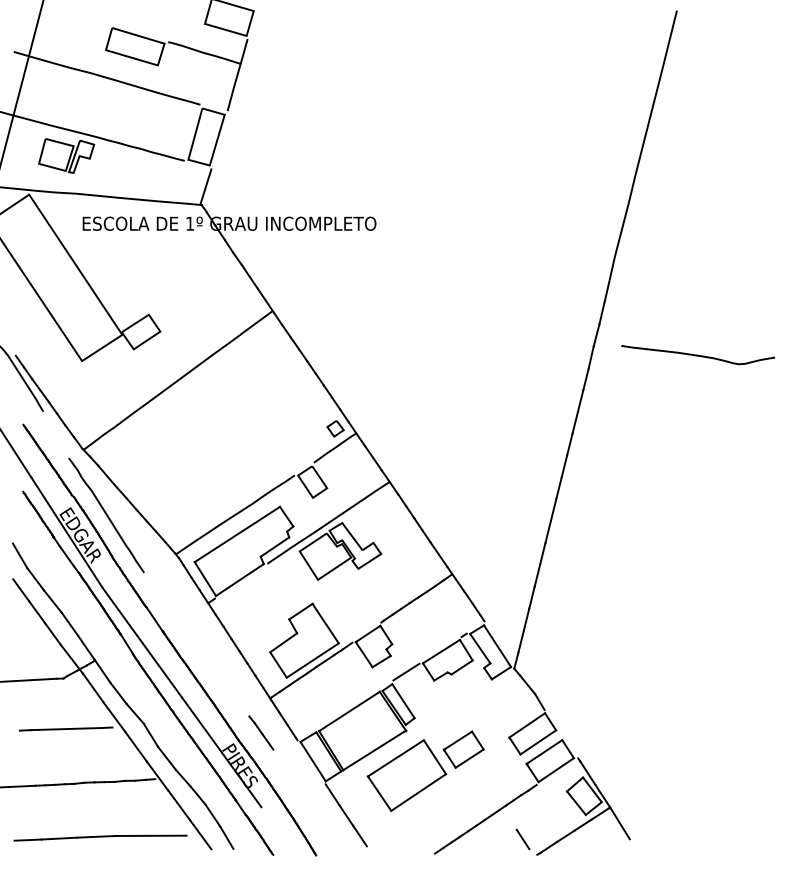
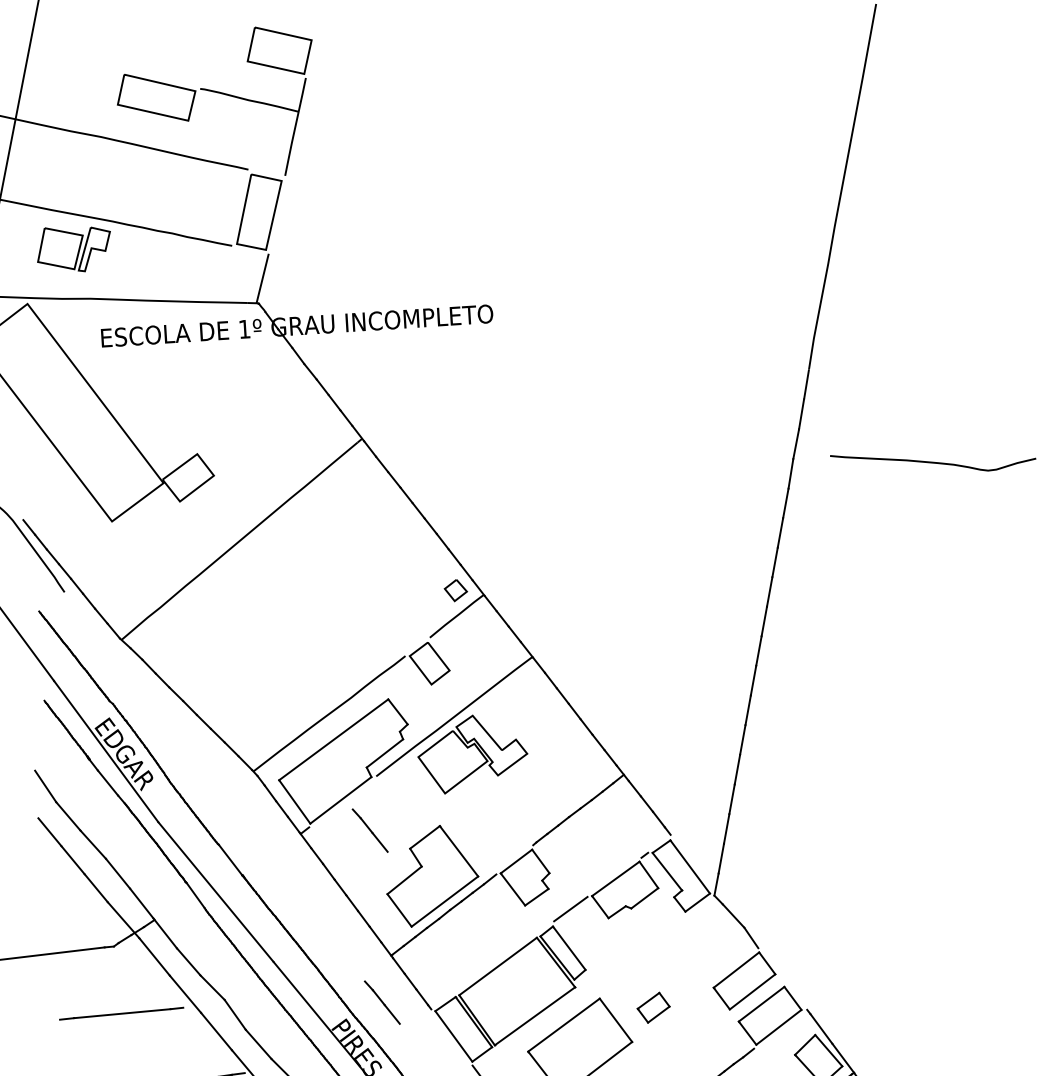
curve: (106, 515) -> (157, 725), removed
line: (260, 603) -> (370, 829), added
part: (463, 749) -> (653, 1007), size x0.6

